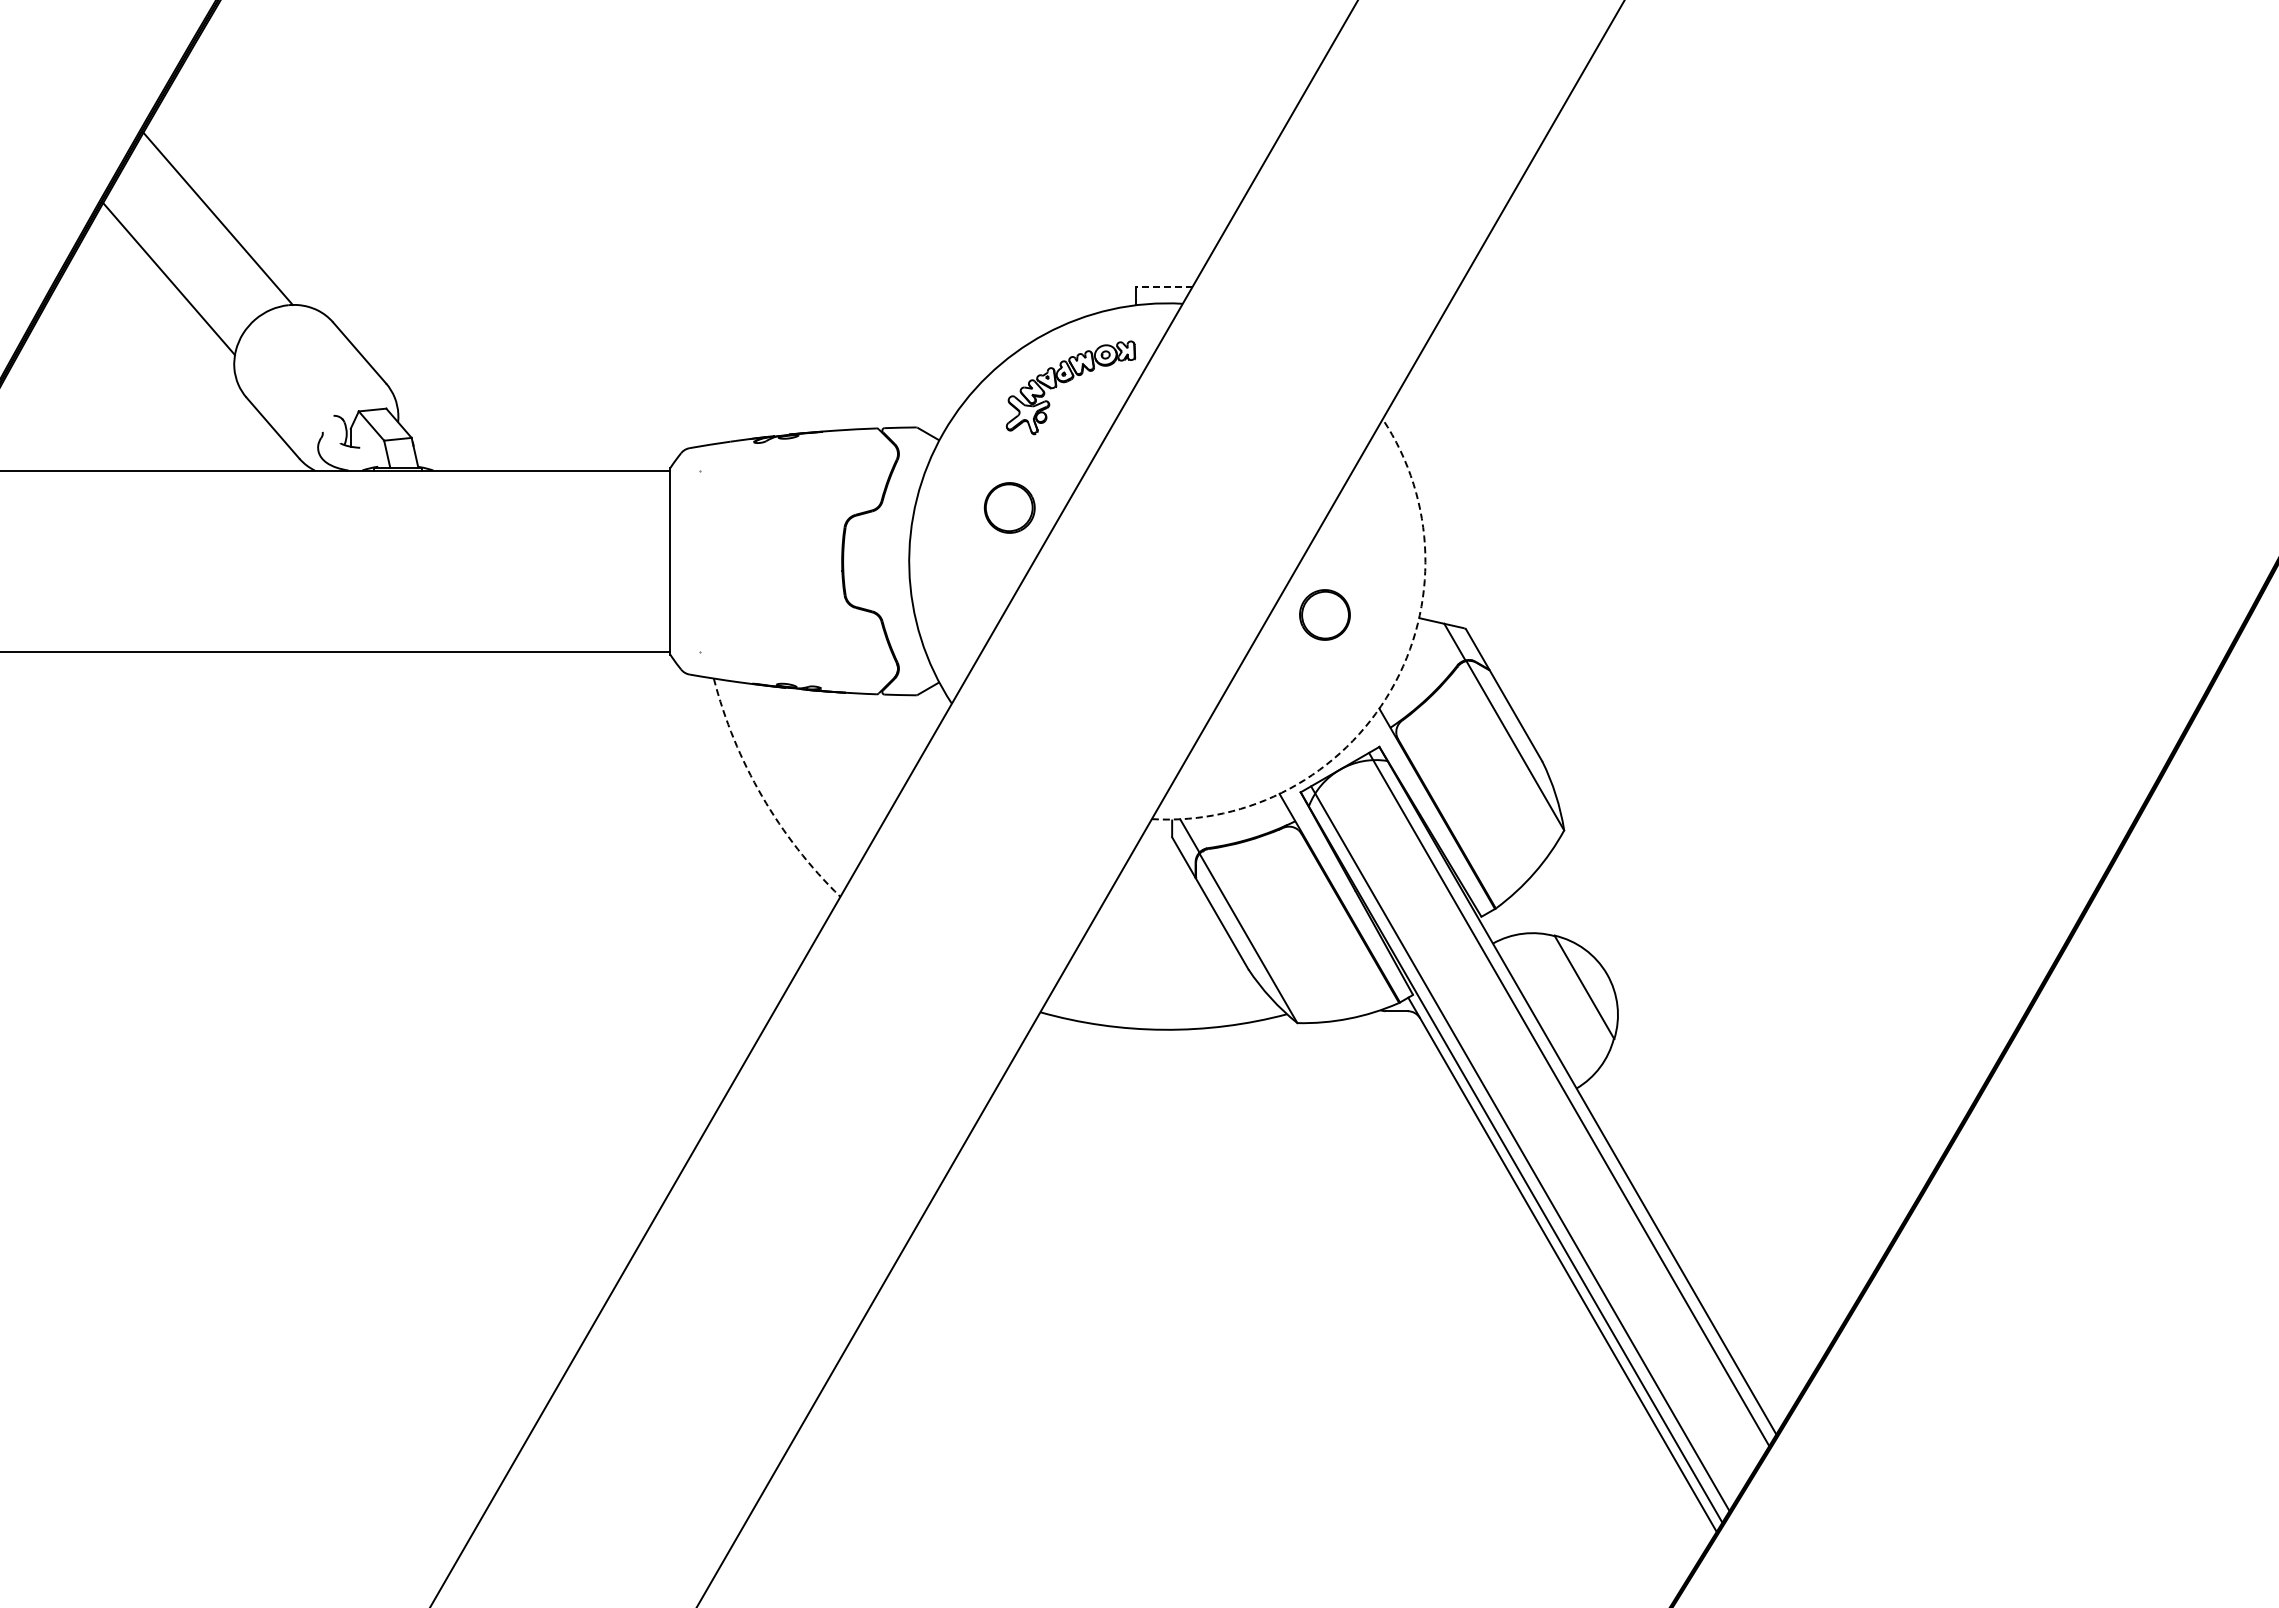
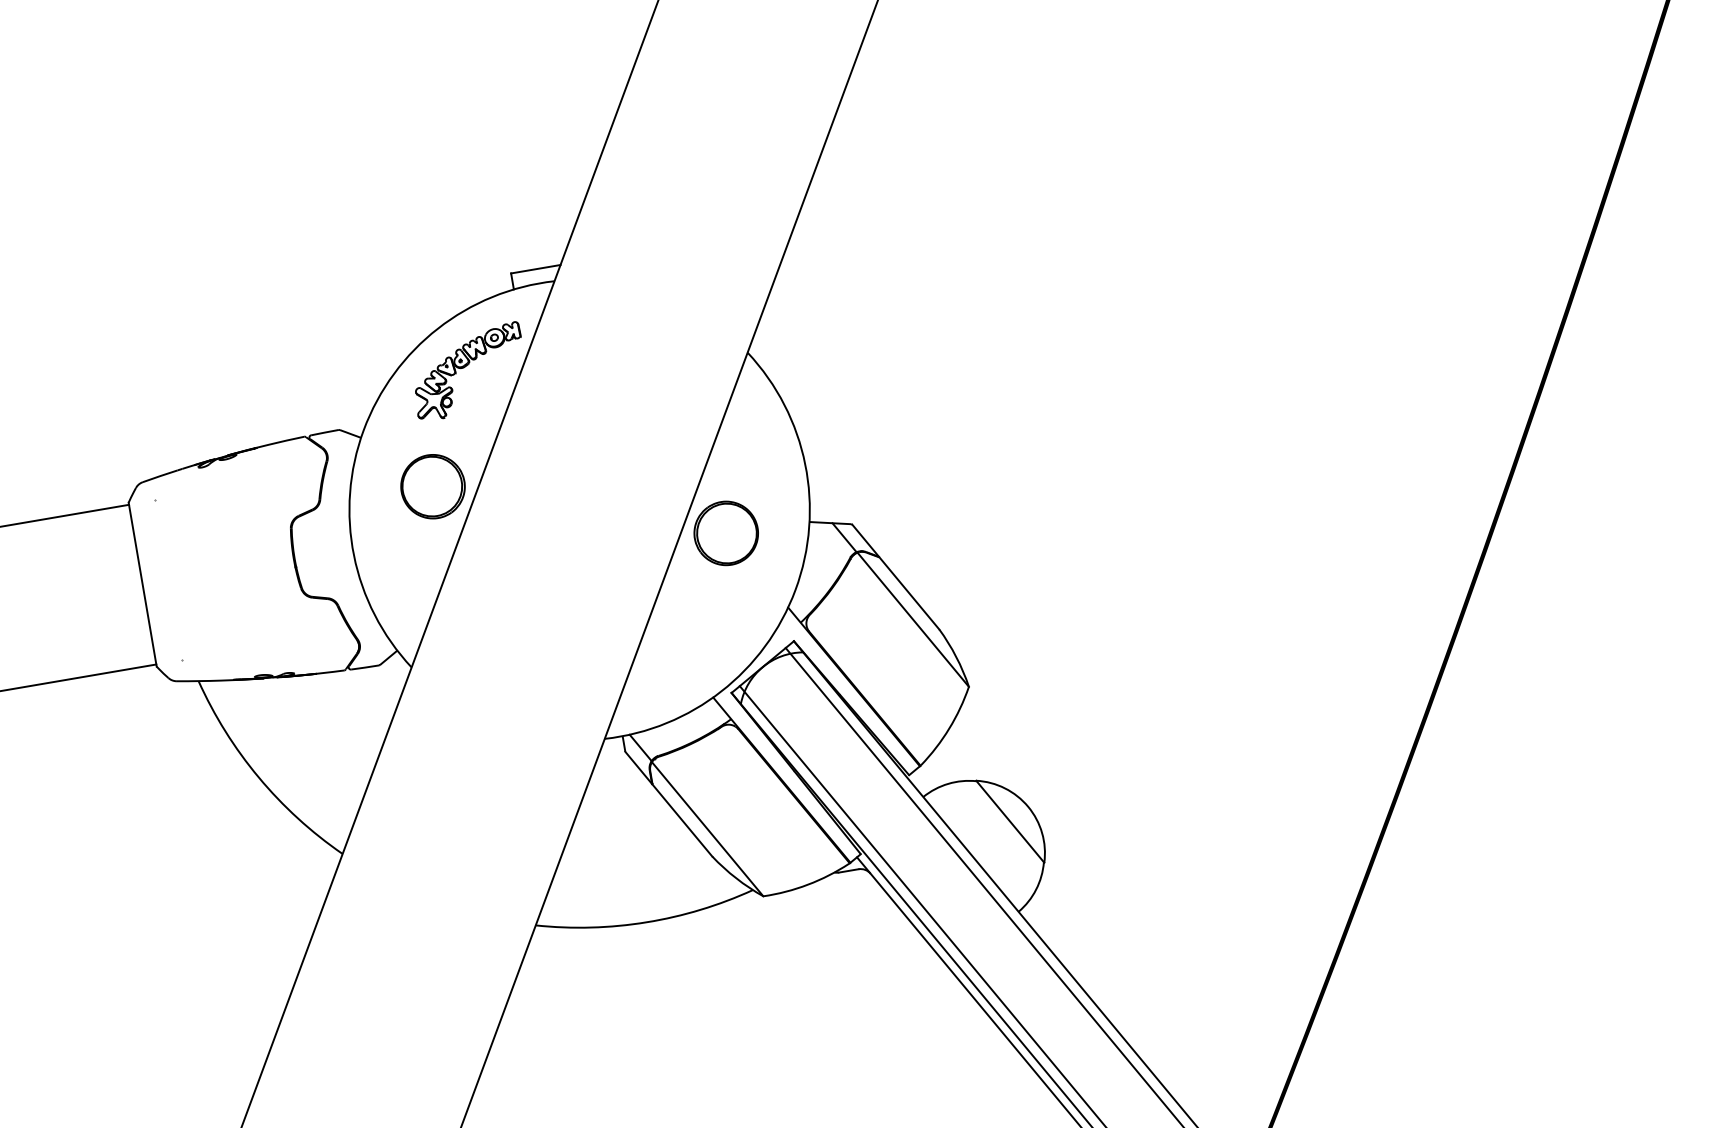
line: (1163, 287) -> (535, 269), dashed -> solid
part: (1009, 507) -> (432, 486), size x1.43
part: (1324, 614) -> (725, 533), size x1.43
arc: (1390, 690) -> (795, 589), dashed -> solid
arc: (762, 796) -> (259, 777), dashed -> solid

